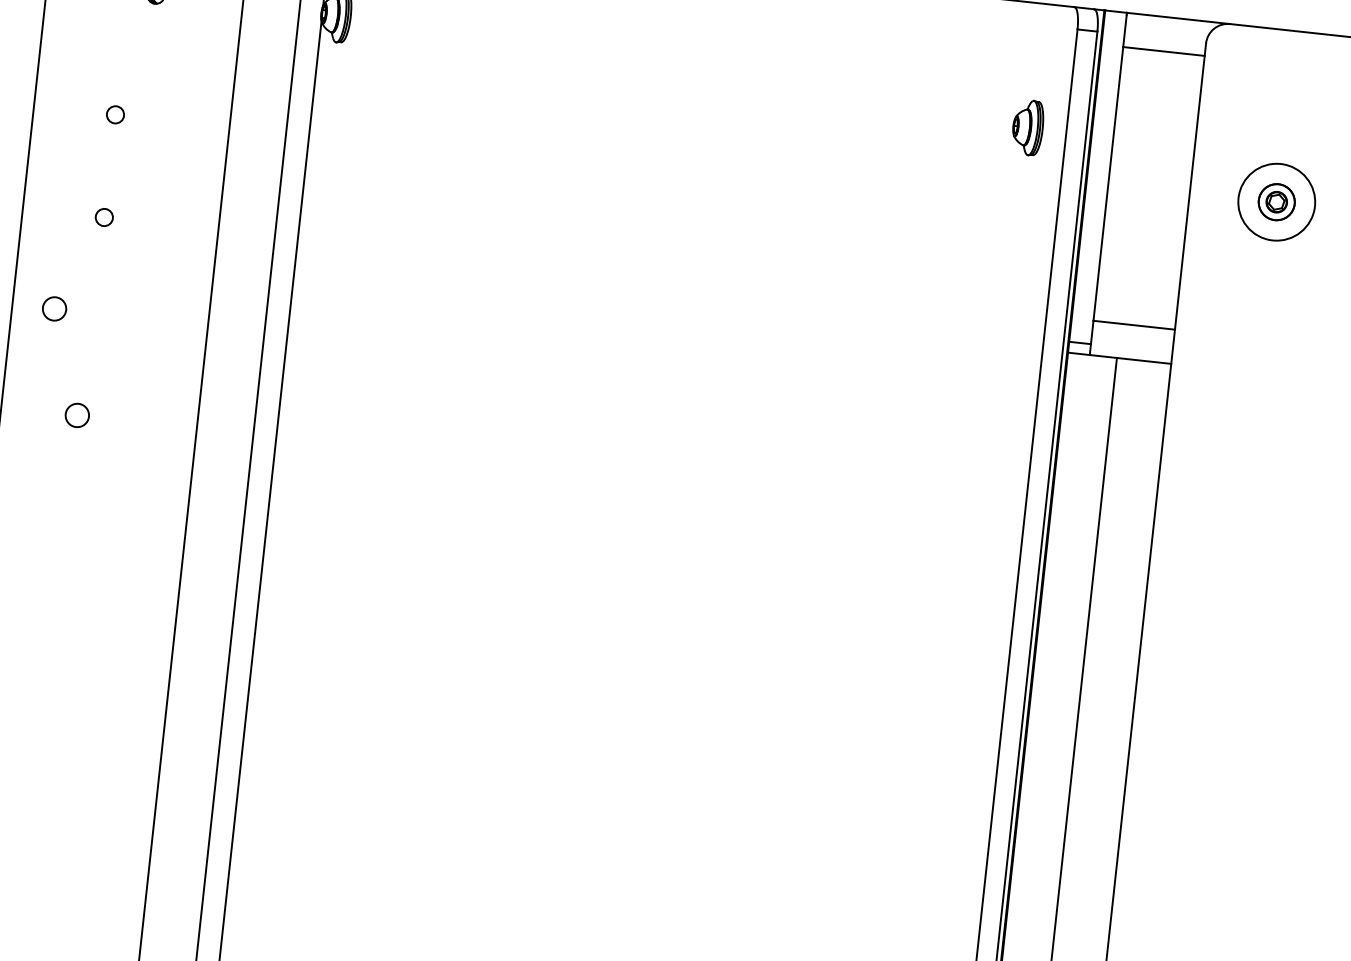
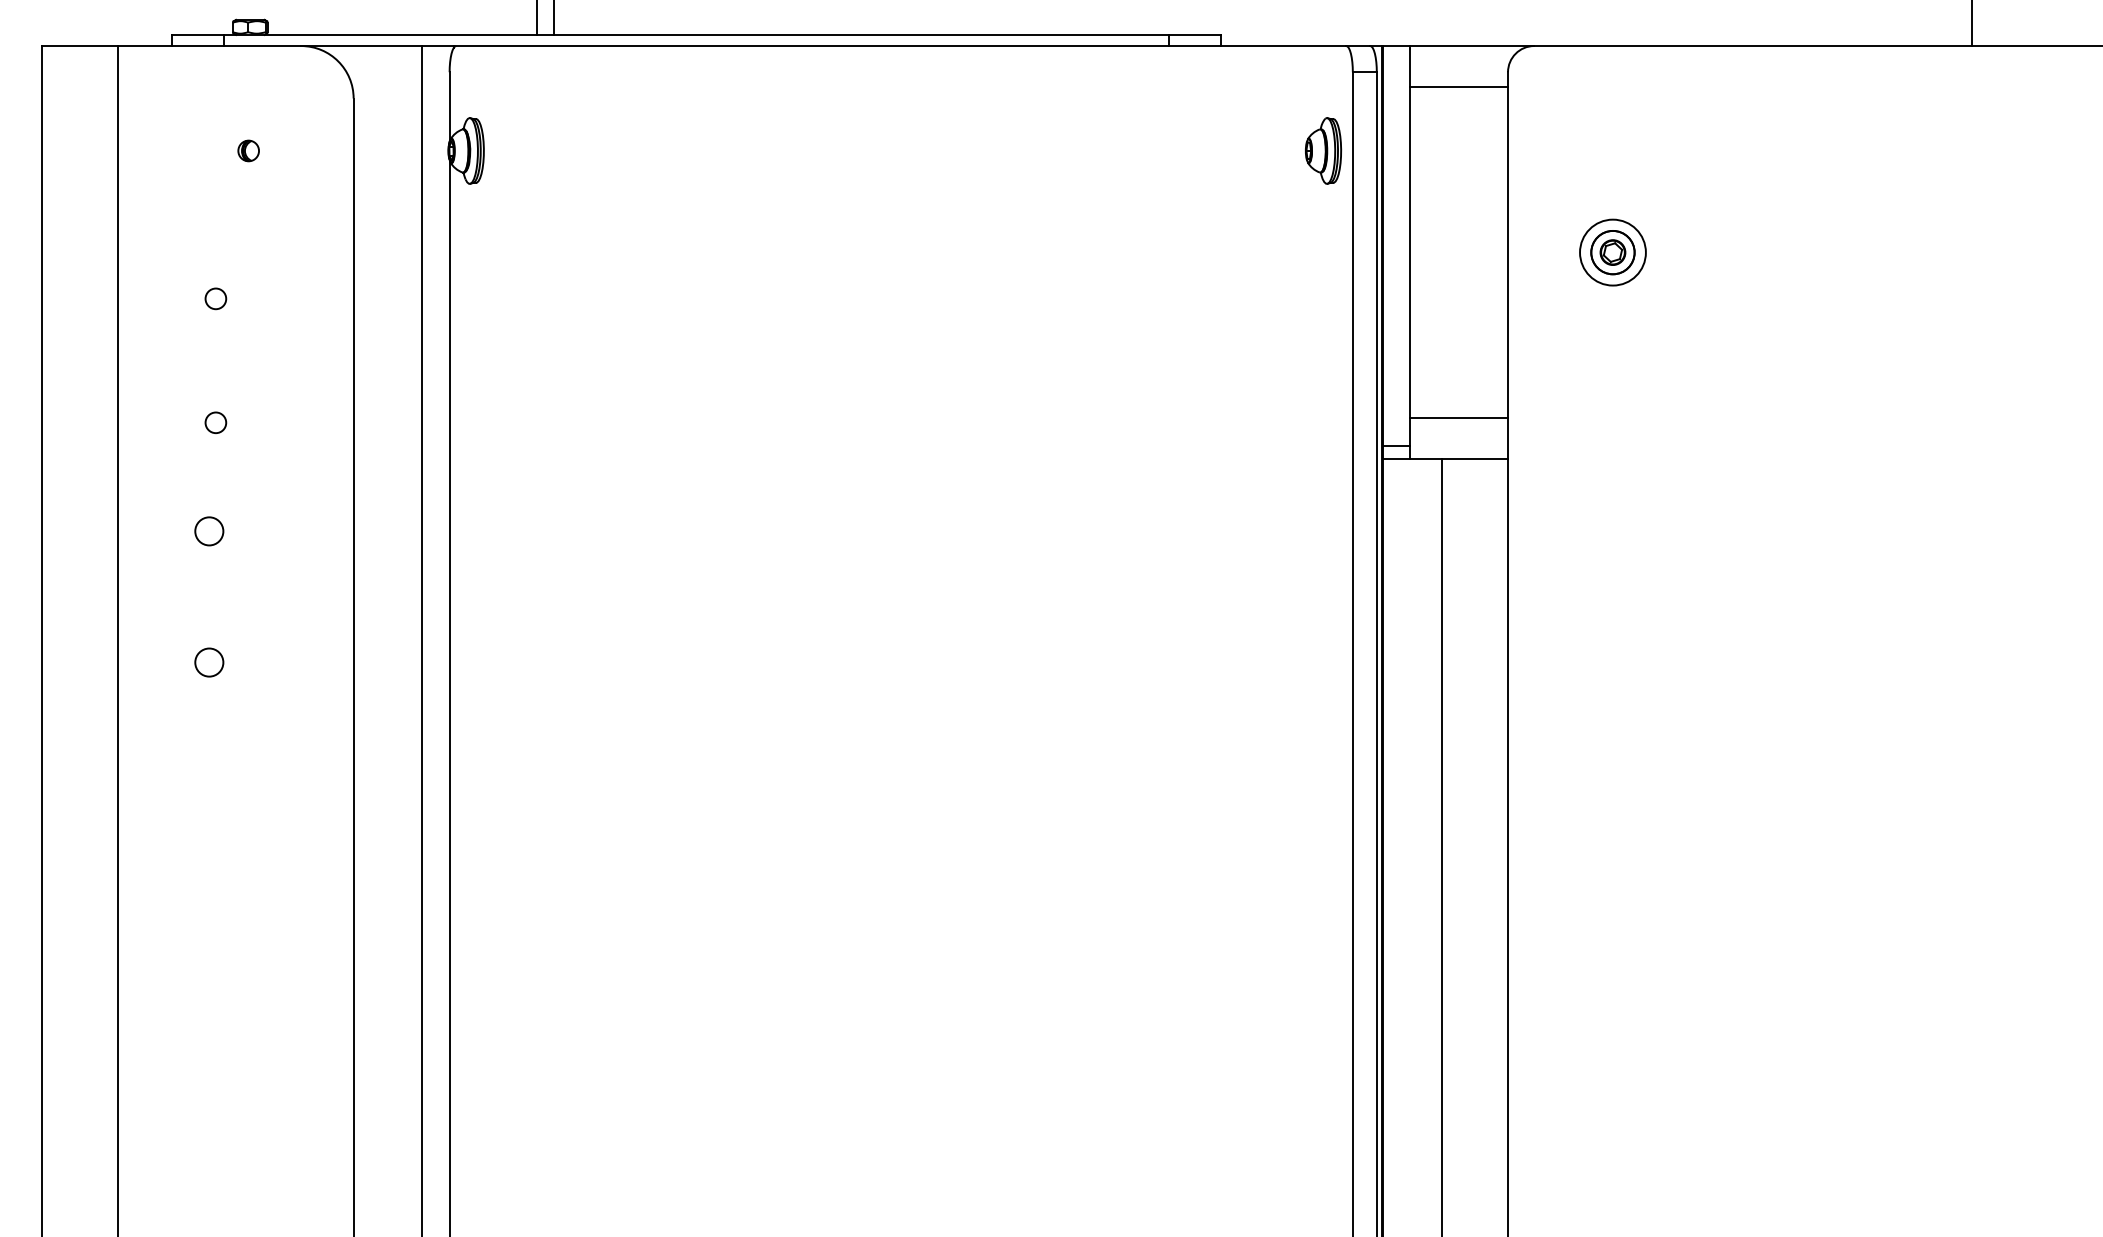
part: (1028, 127) -> (1323, 150), moved
circle: (1276, 202) -> (1612, 252), size x0.71
circle: (54, 309) -> (209, 531), moved

